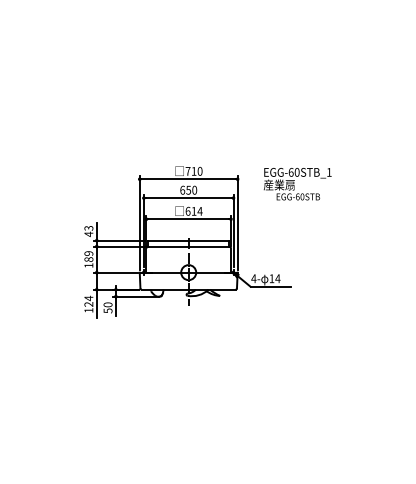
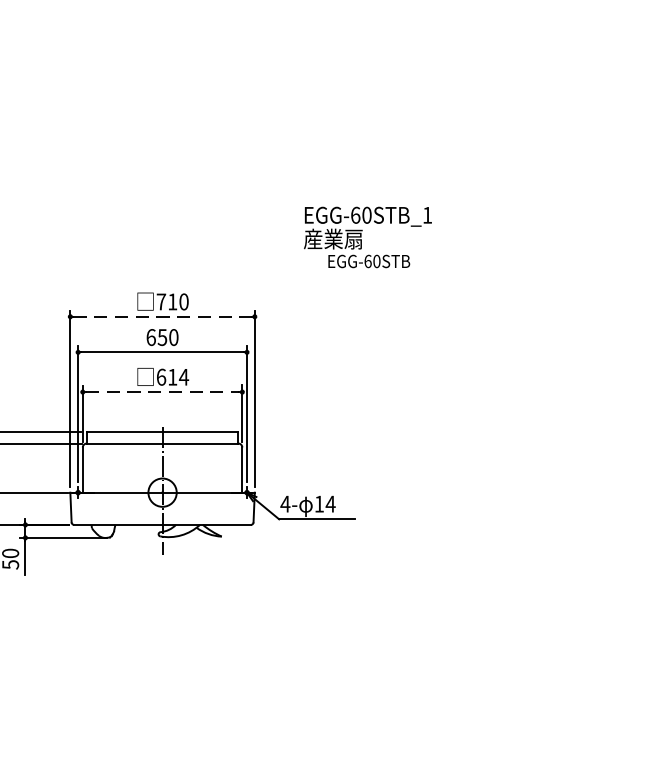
line: (189, 179) -> (164, 317), solid -> dashed
text: (297, 184) -> (367, 238), moved
line: (188, 219) -> (162, 392), solid -> dashed

